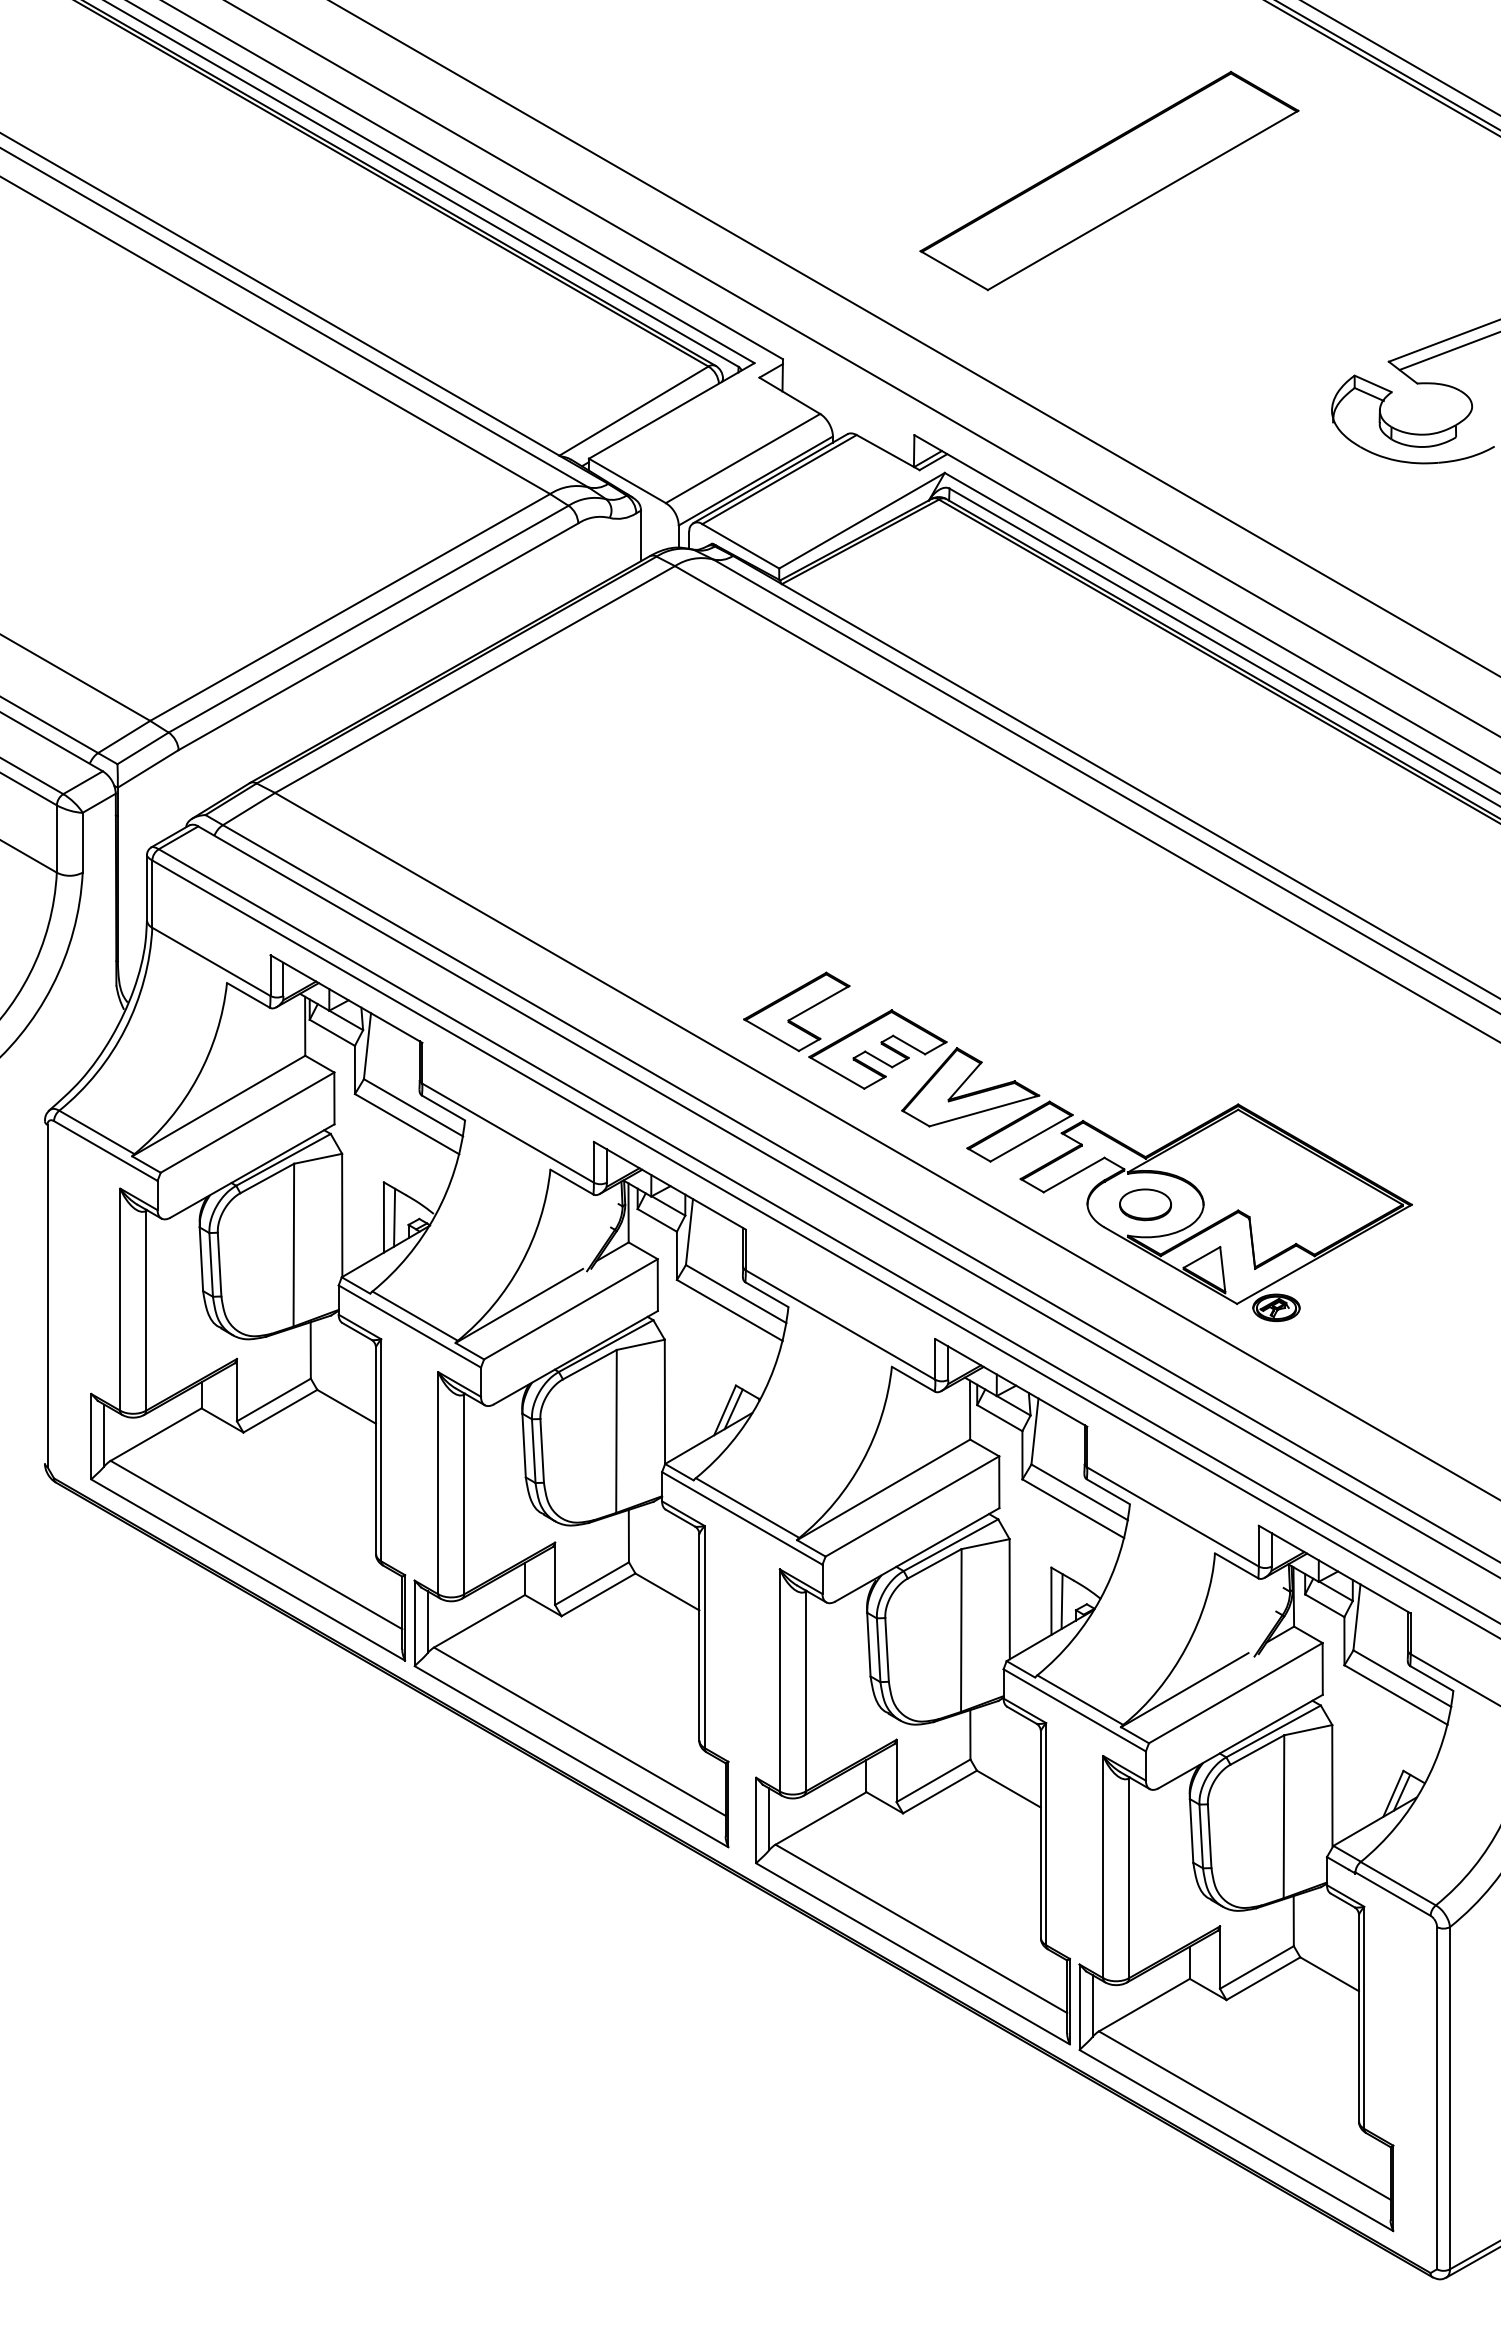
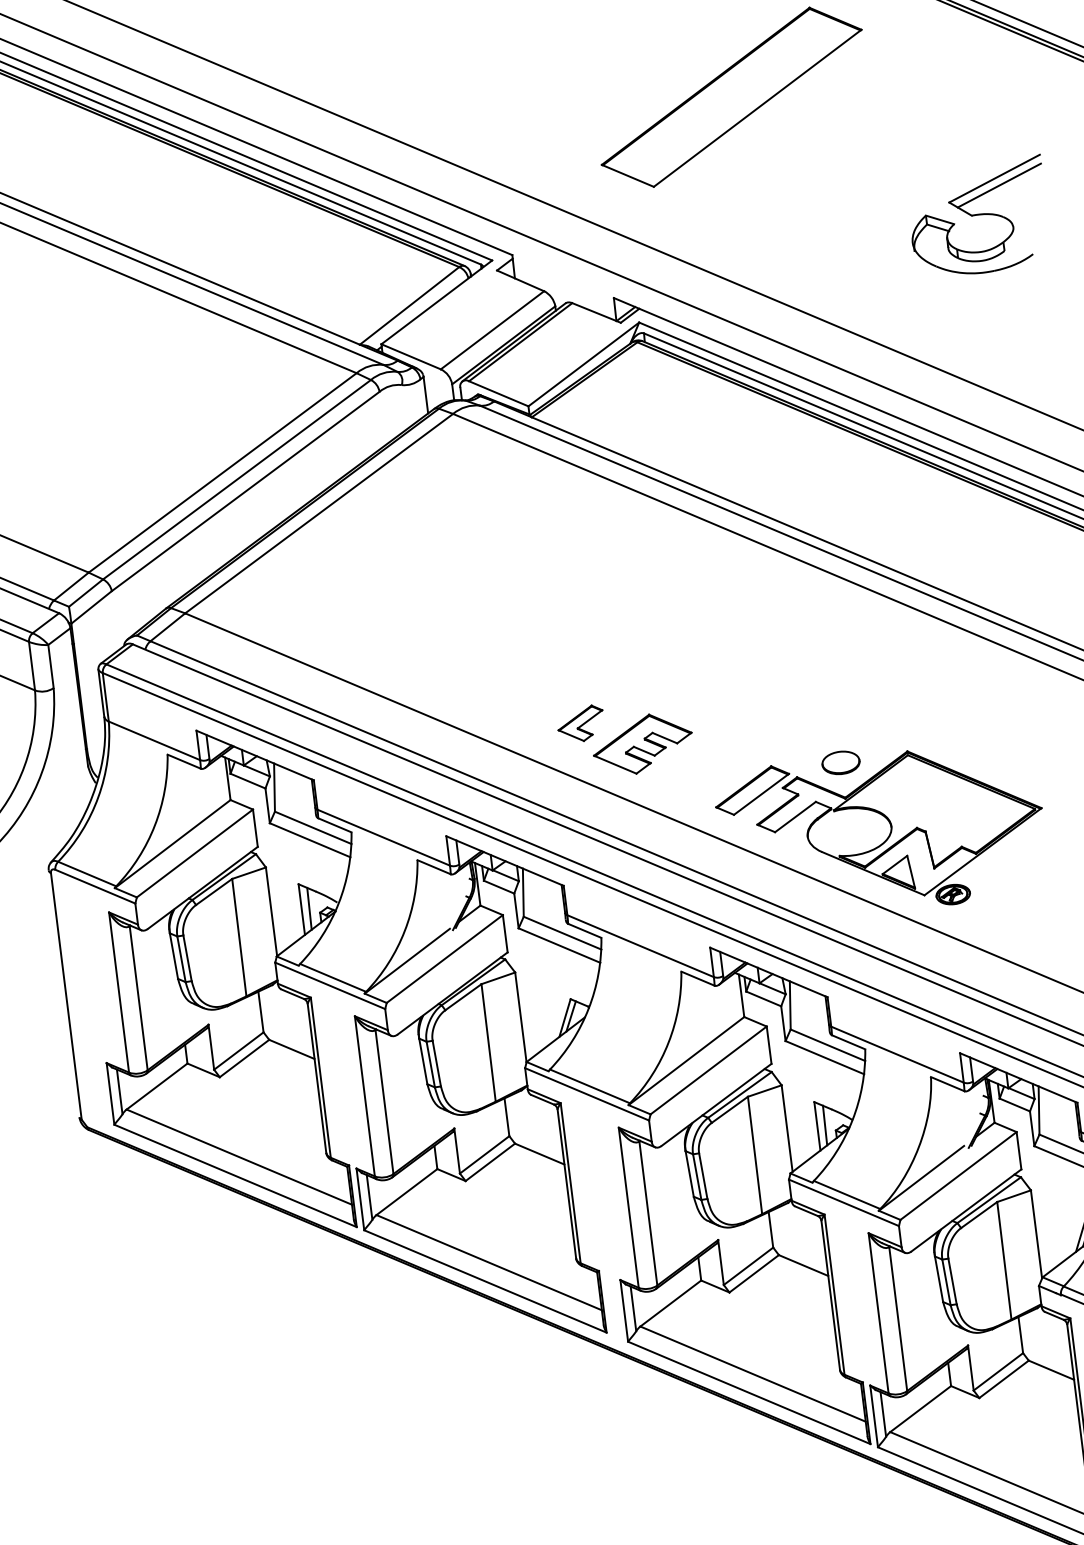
part: (796, 1011) -> (580, 724), size x0.6
part: (970, 1087) -> (712, 763), removed
part: (1145, 1204) -> (840, 762), moved

